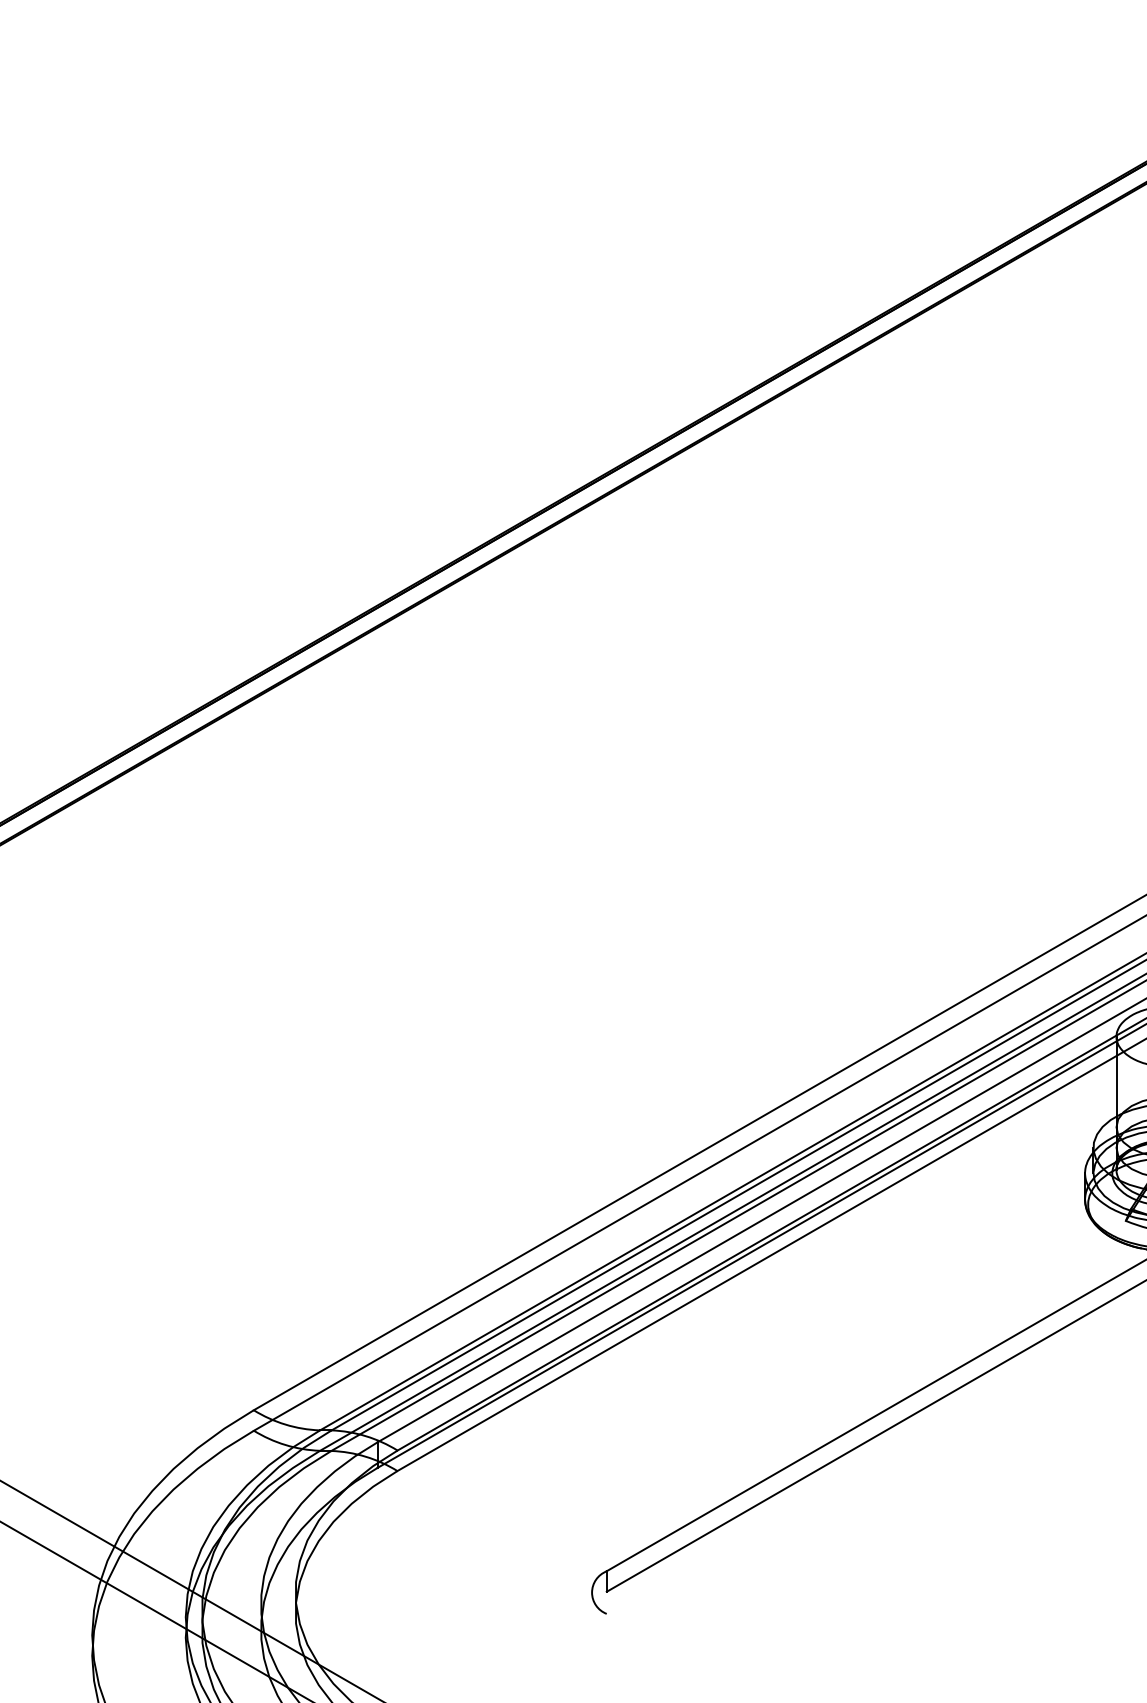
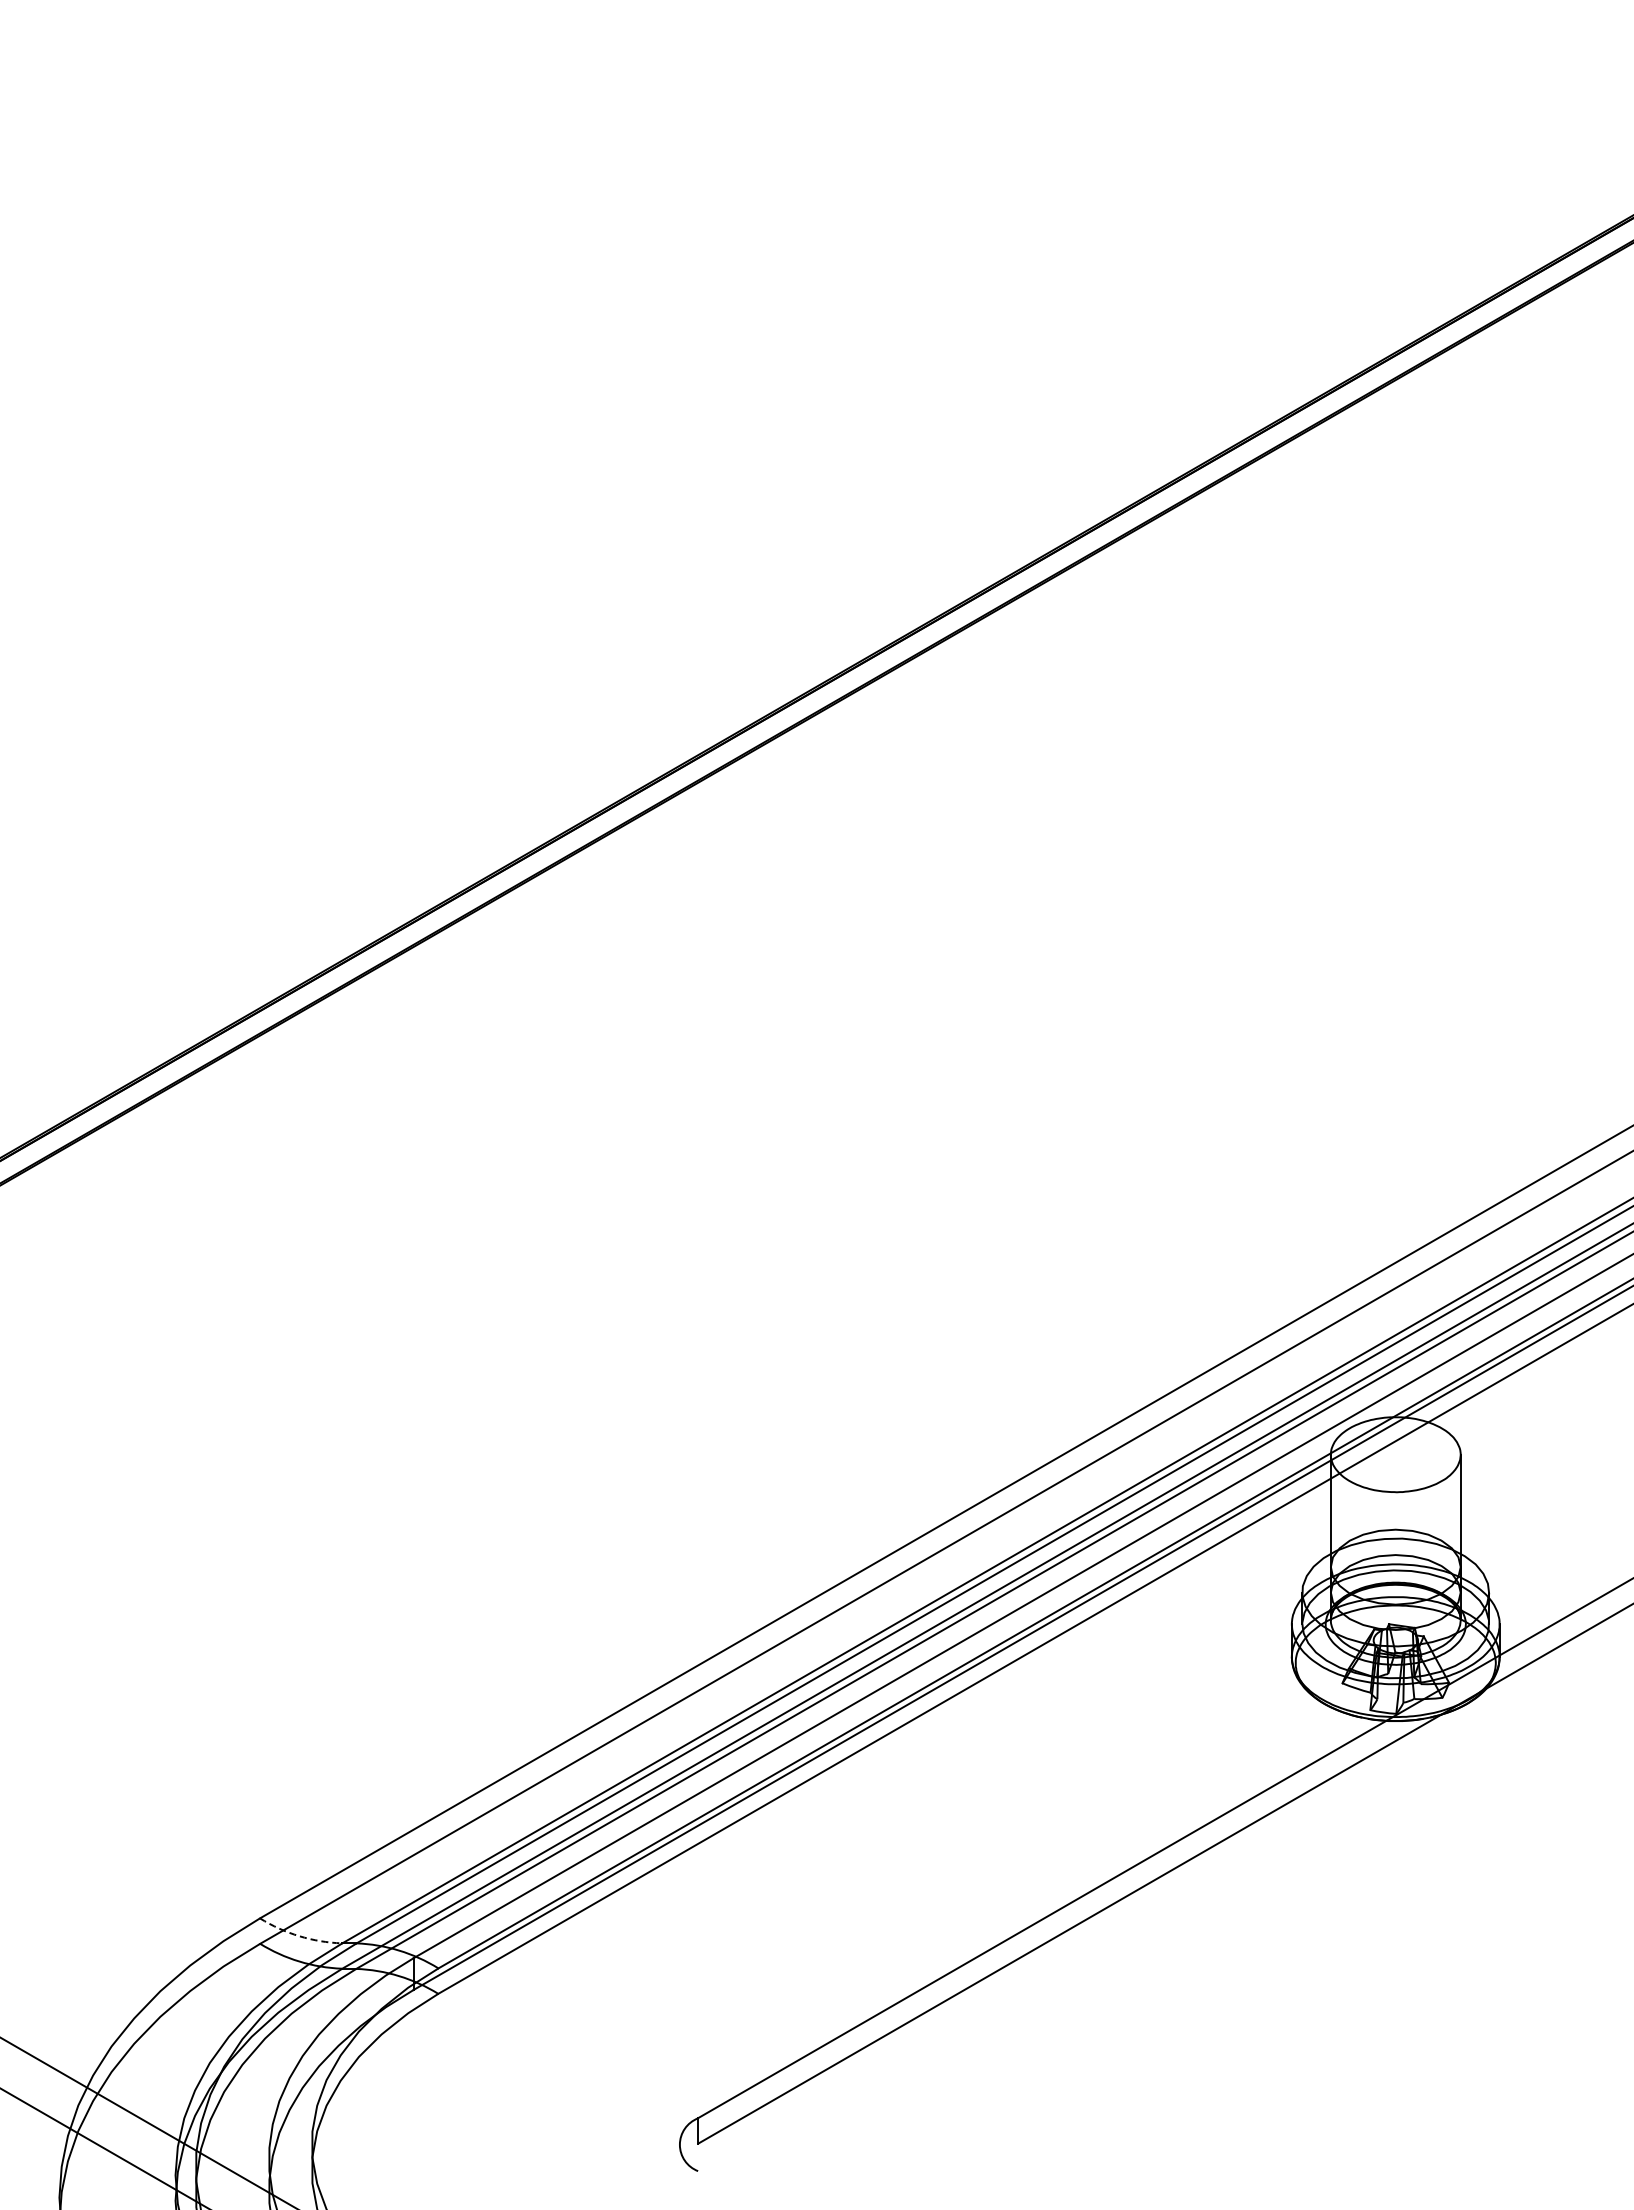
arc: (285, 1424) -> (299, 1936), solid -> dashed

